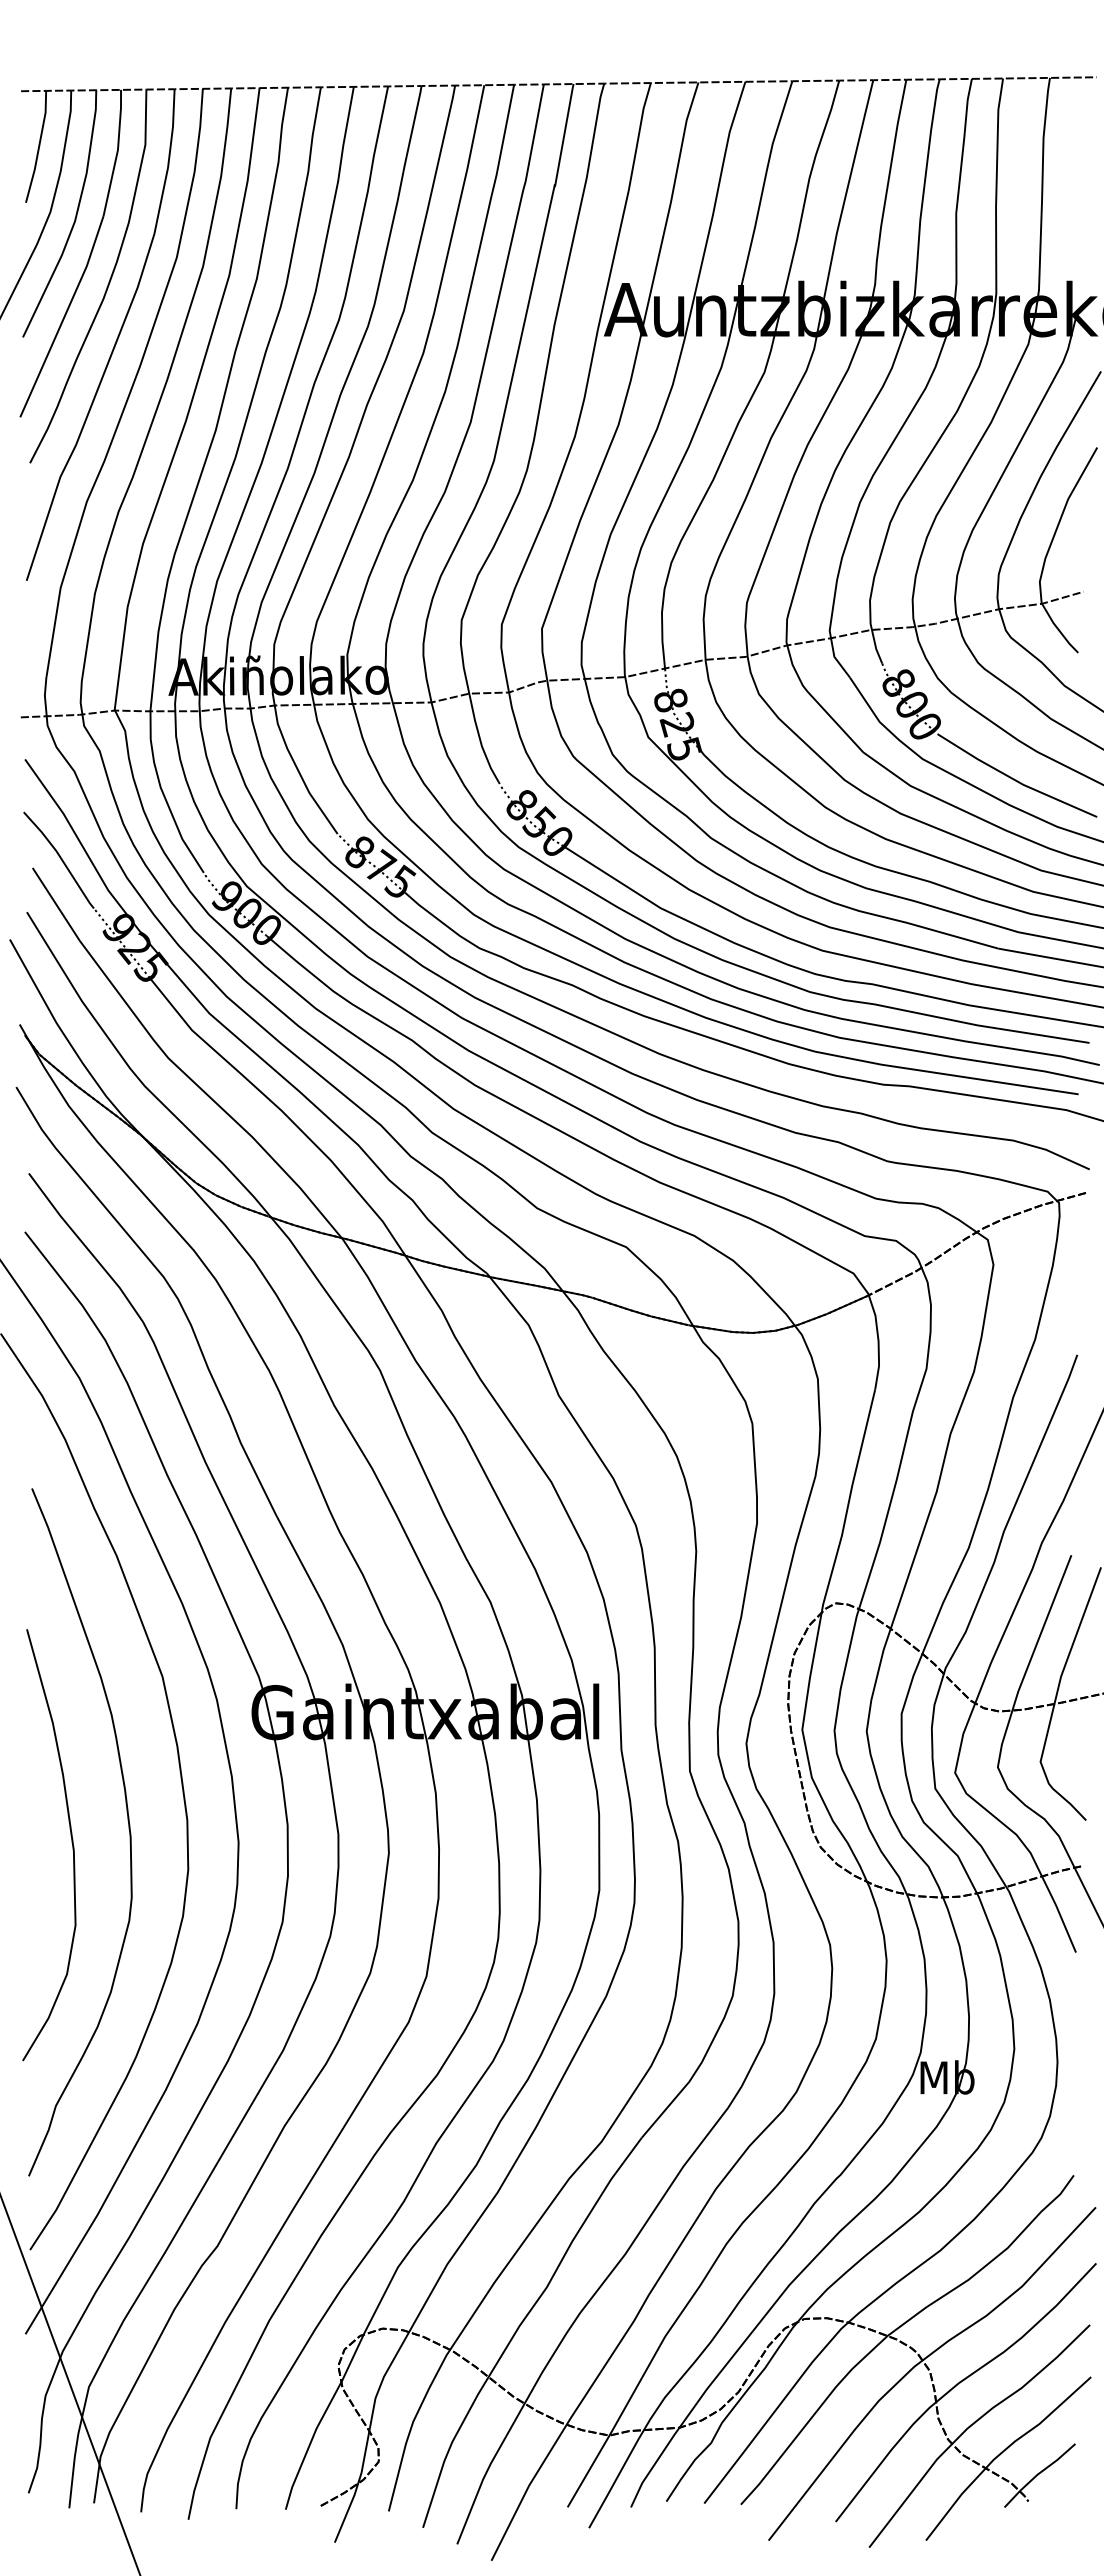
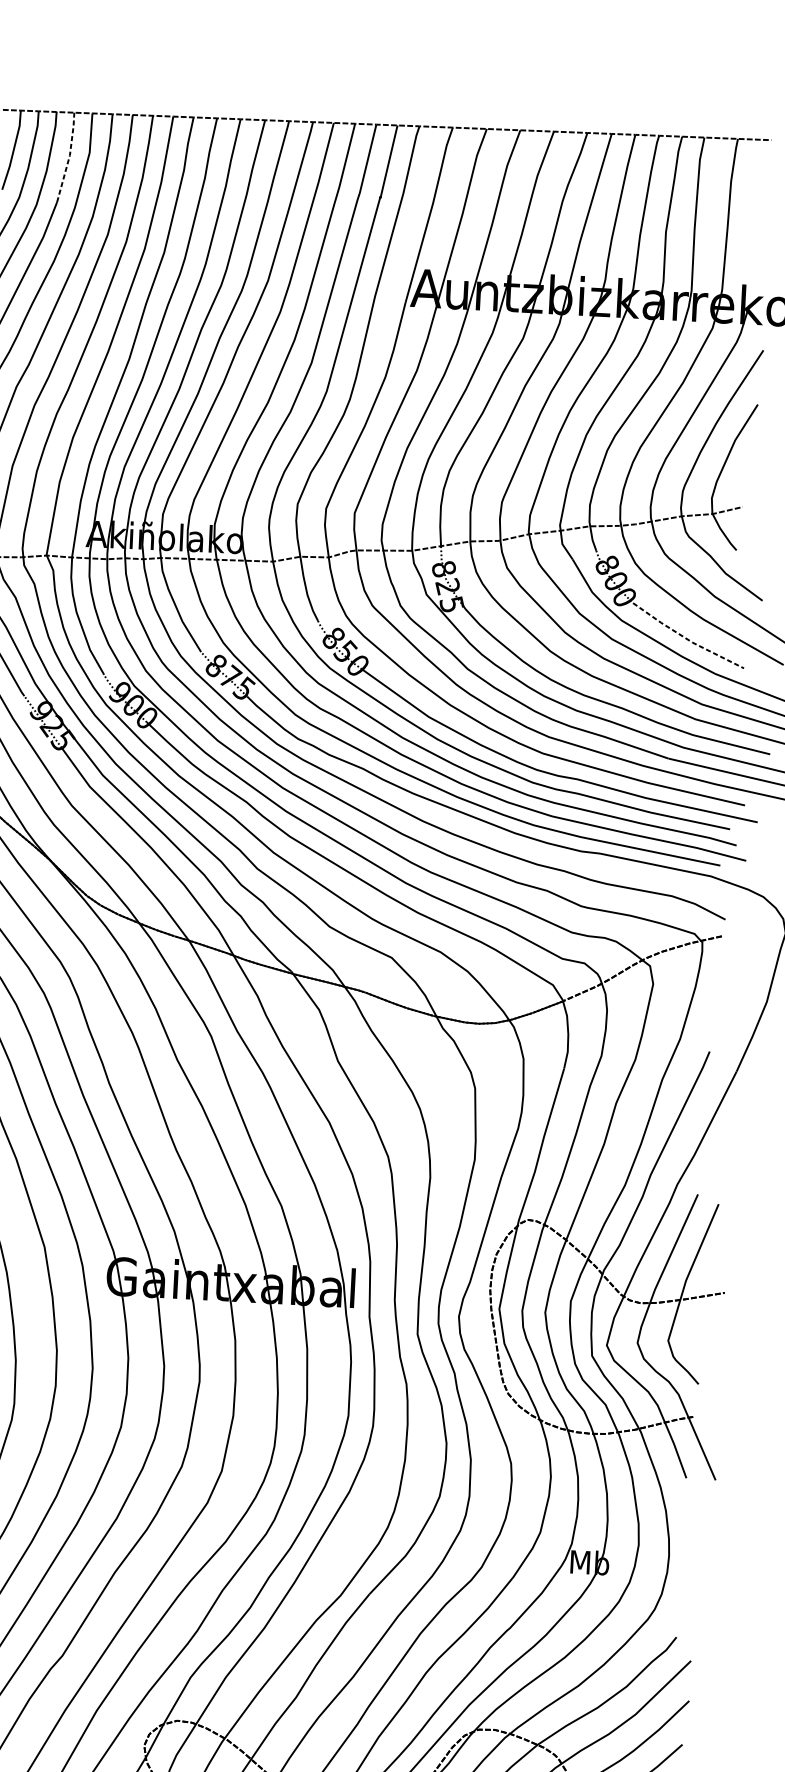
line: (117, 151) -> (69, 156), solid -> dashed
line: (1015, 780) -> (687, 639), solid -> dashed

